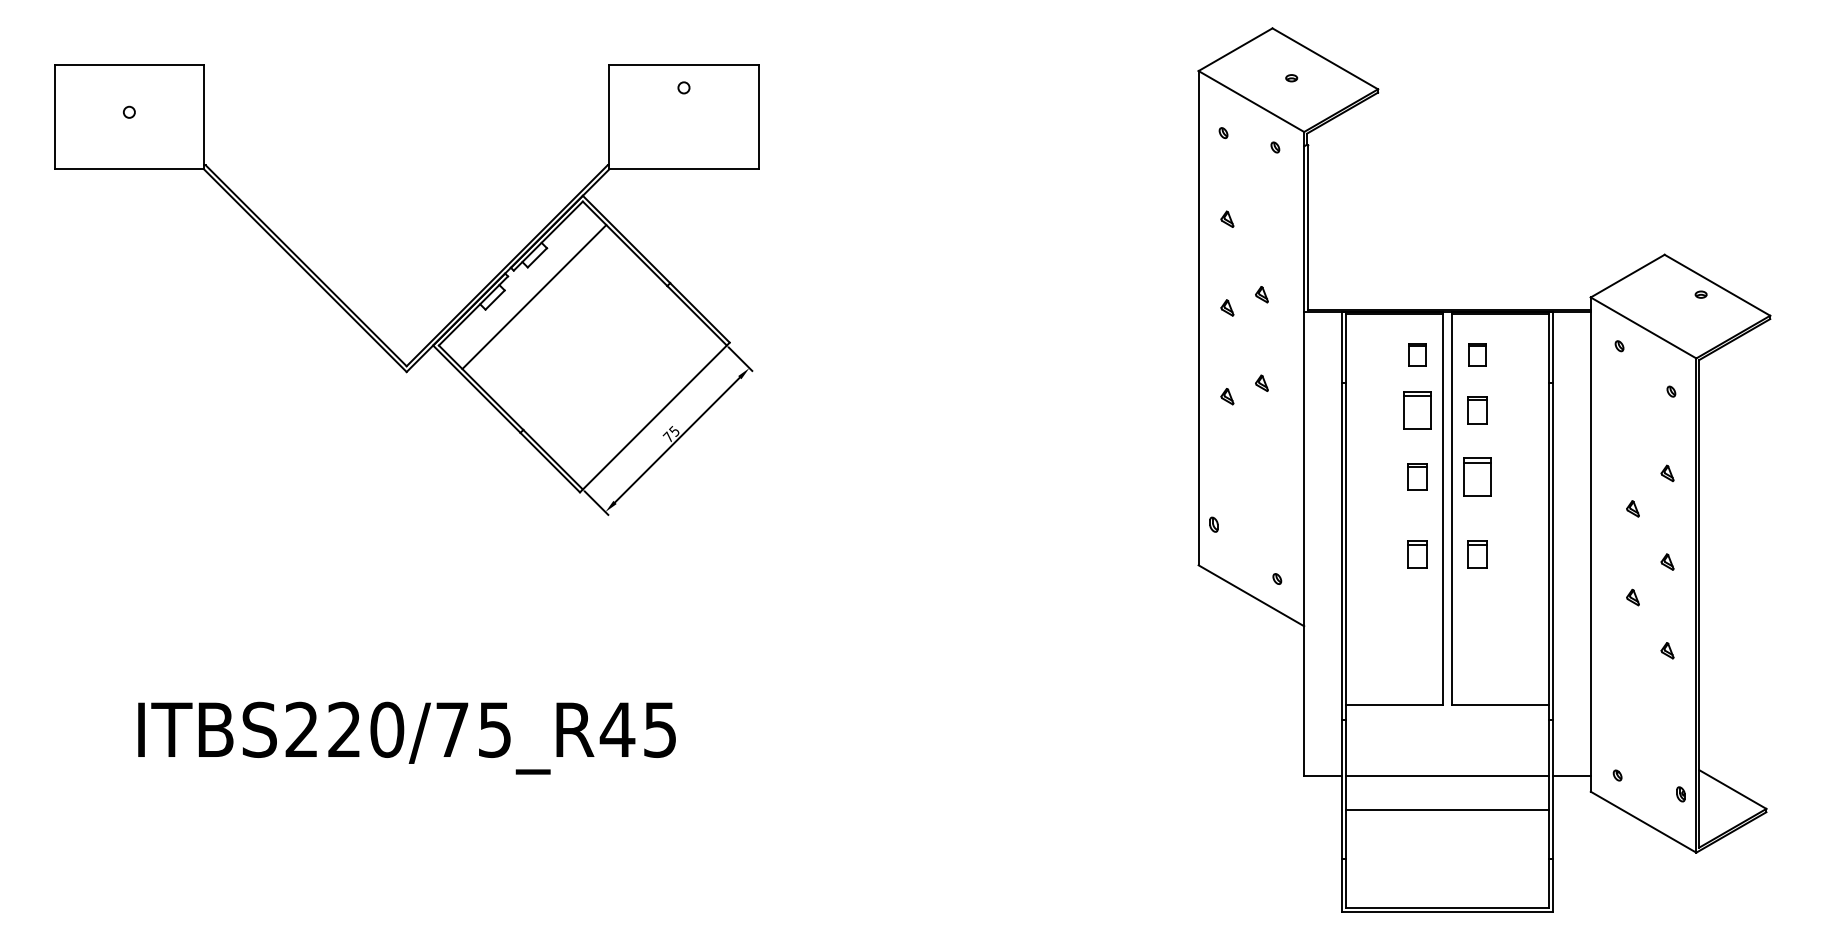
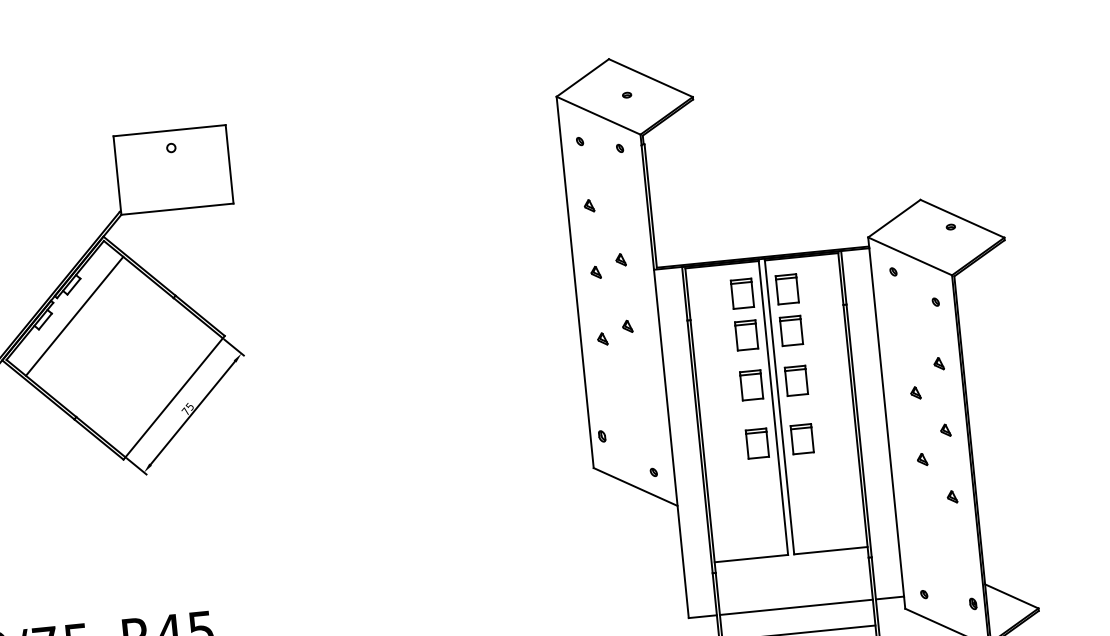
part: (1417, 354) -> (742, 293), size x1.67
part: (1477, 354) -> (787, 288), size x1.67
part: (1477, 410) -> (791, 330), size x1.43
part: (1417, 476) -> (751, 384), size x1.43
part: (1417, 554) -> (757, 443), size x1.43
part: (1477, 554) -> (802, 439), size x1.43

